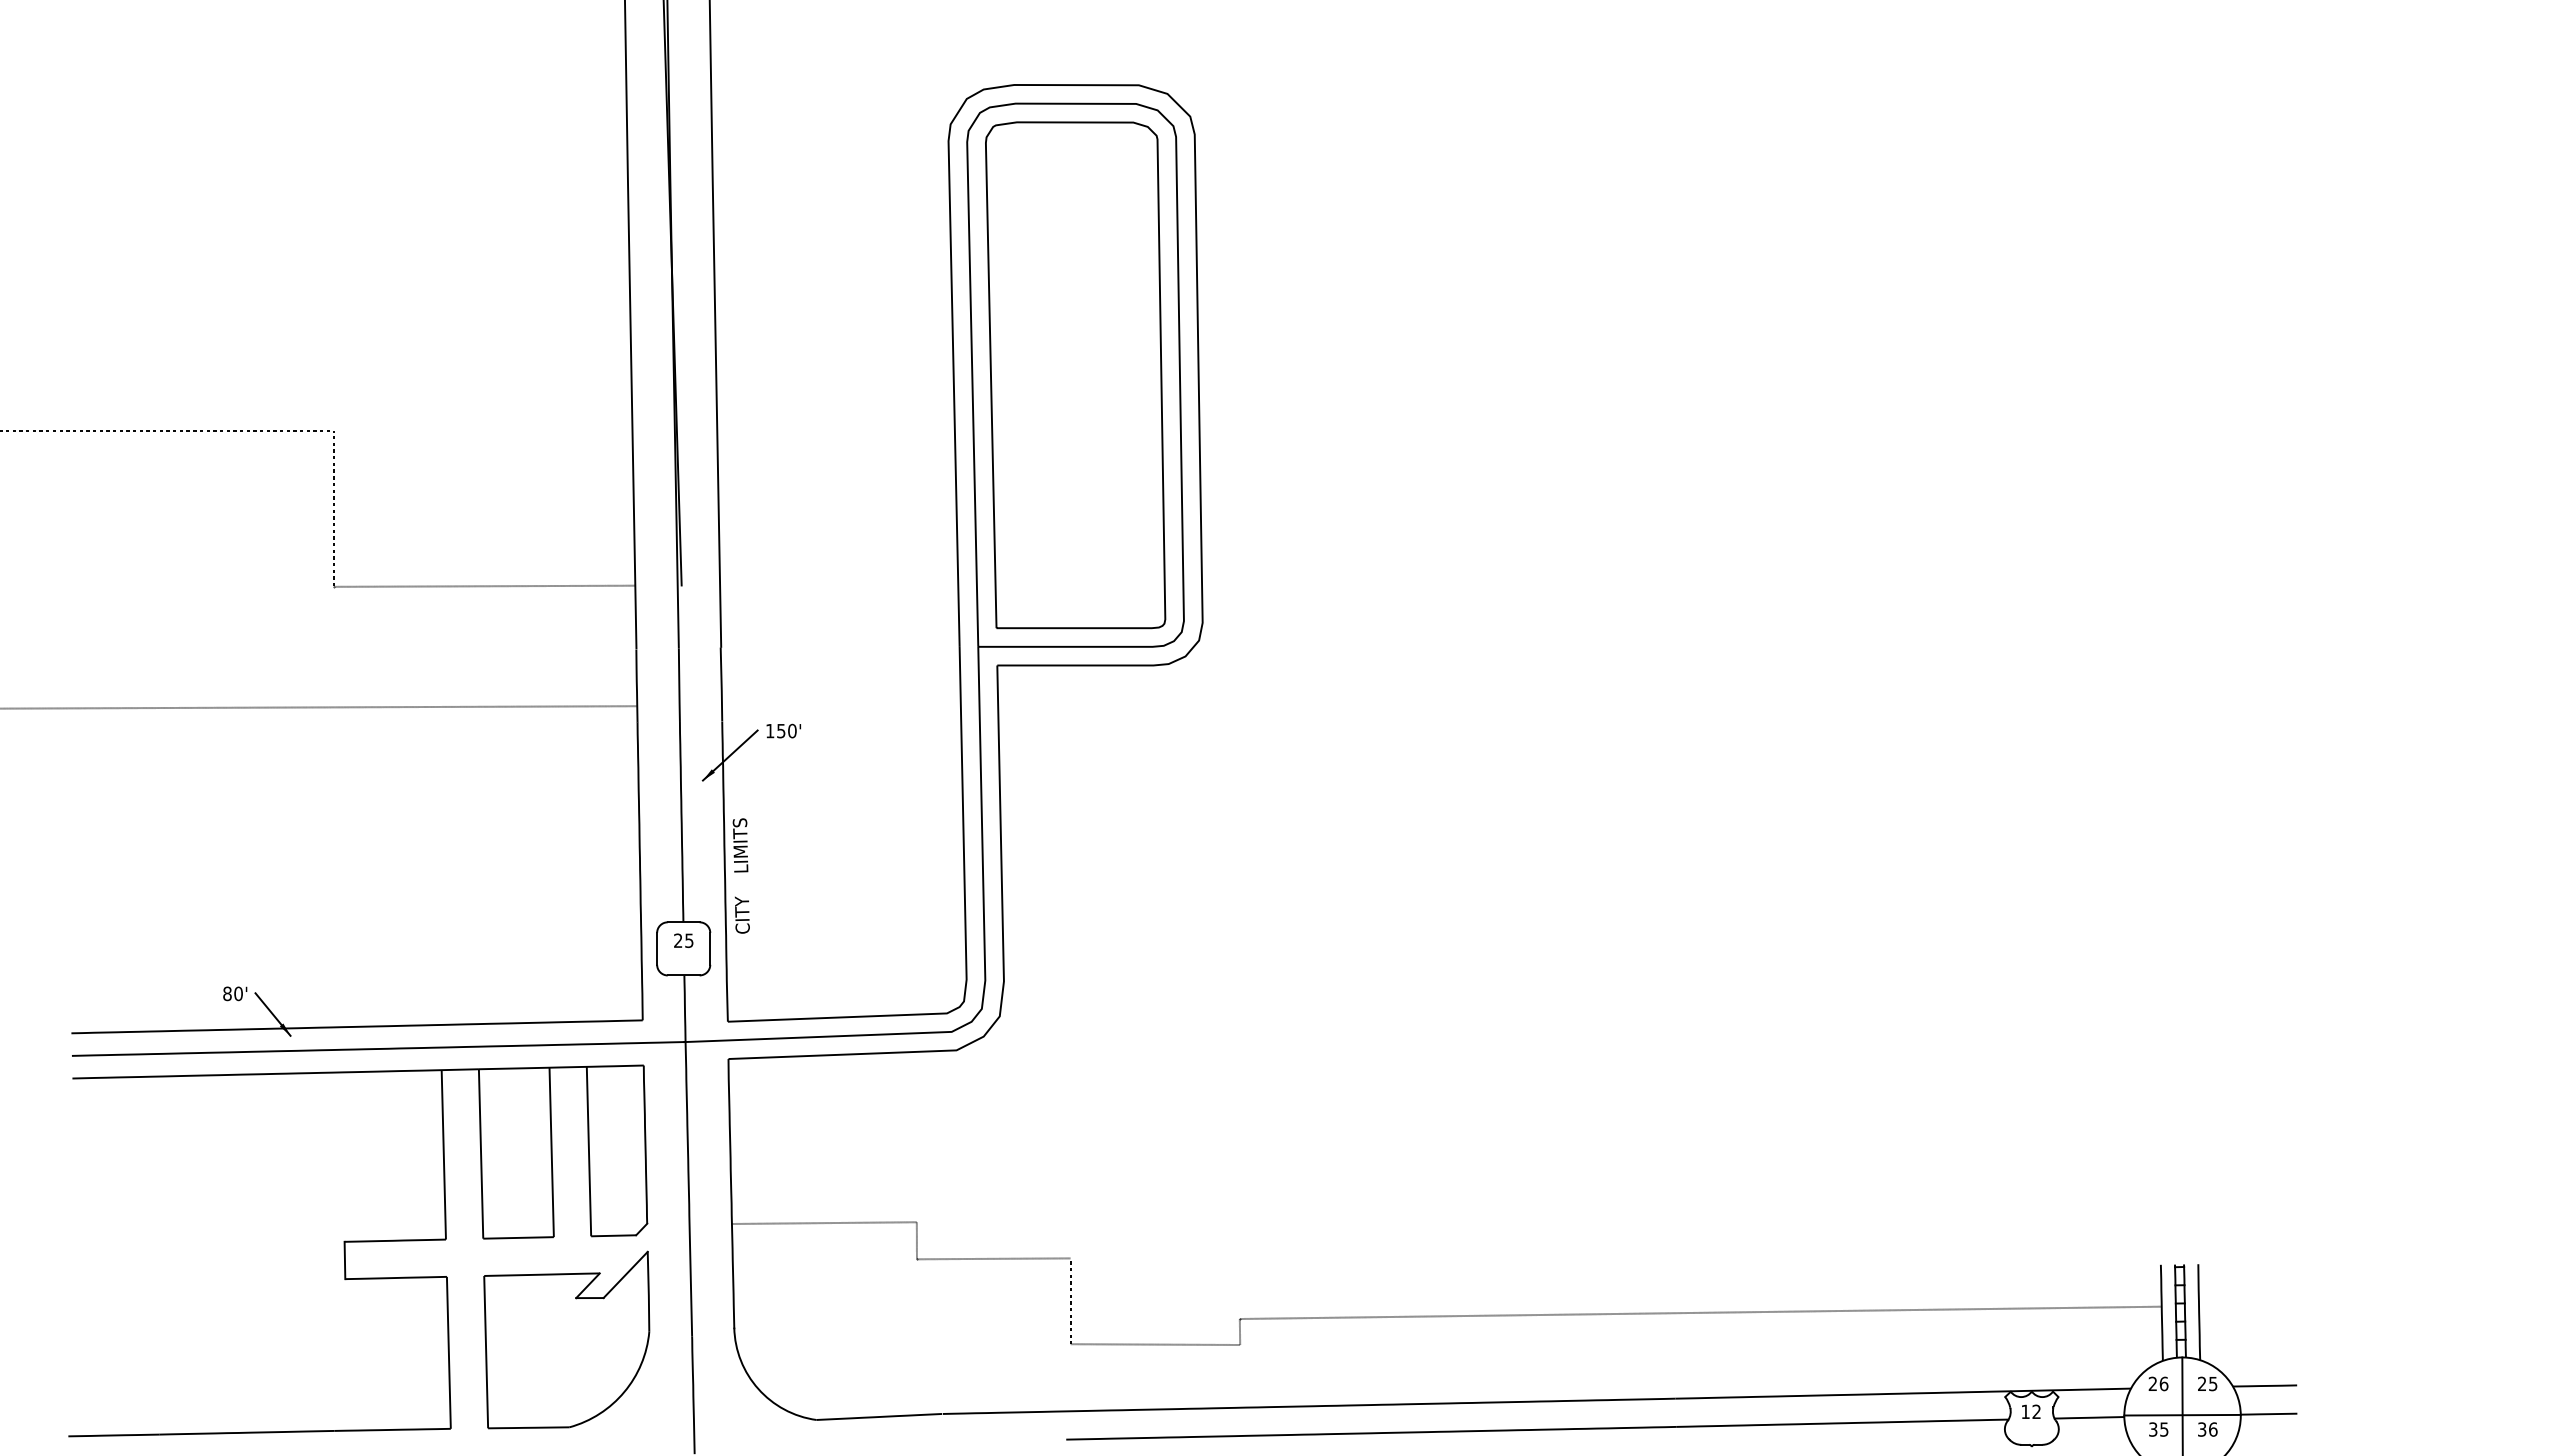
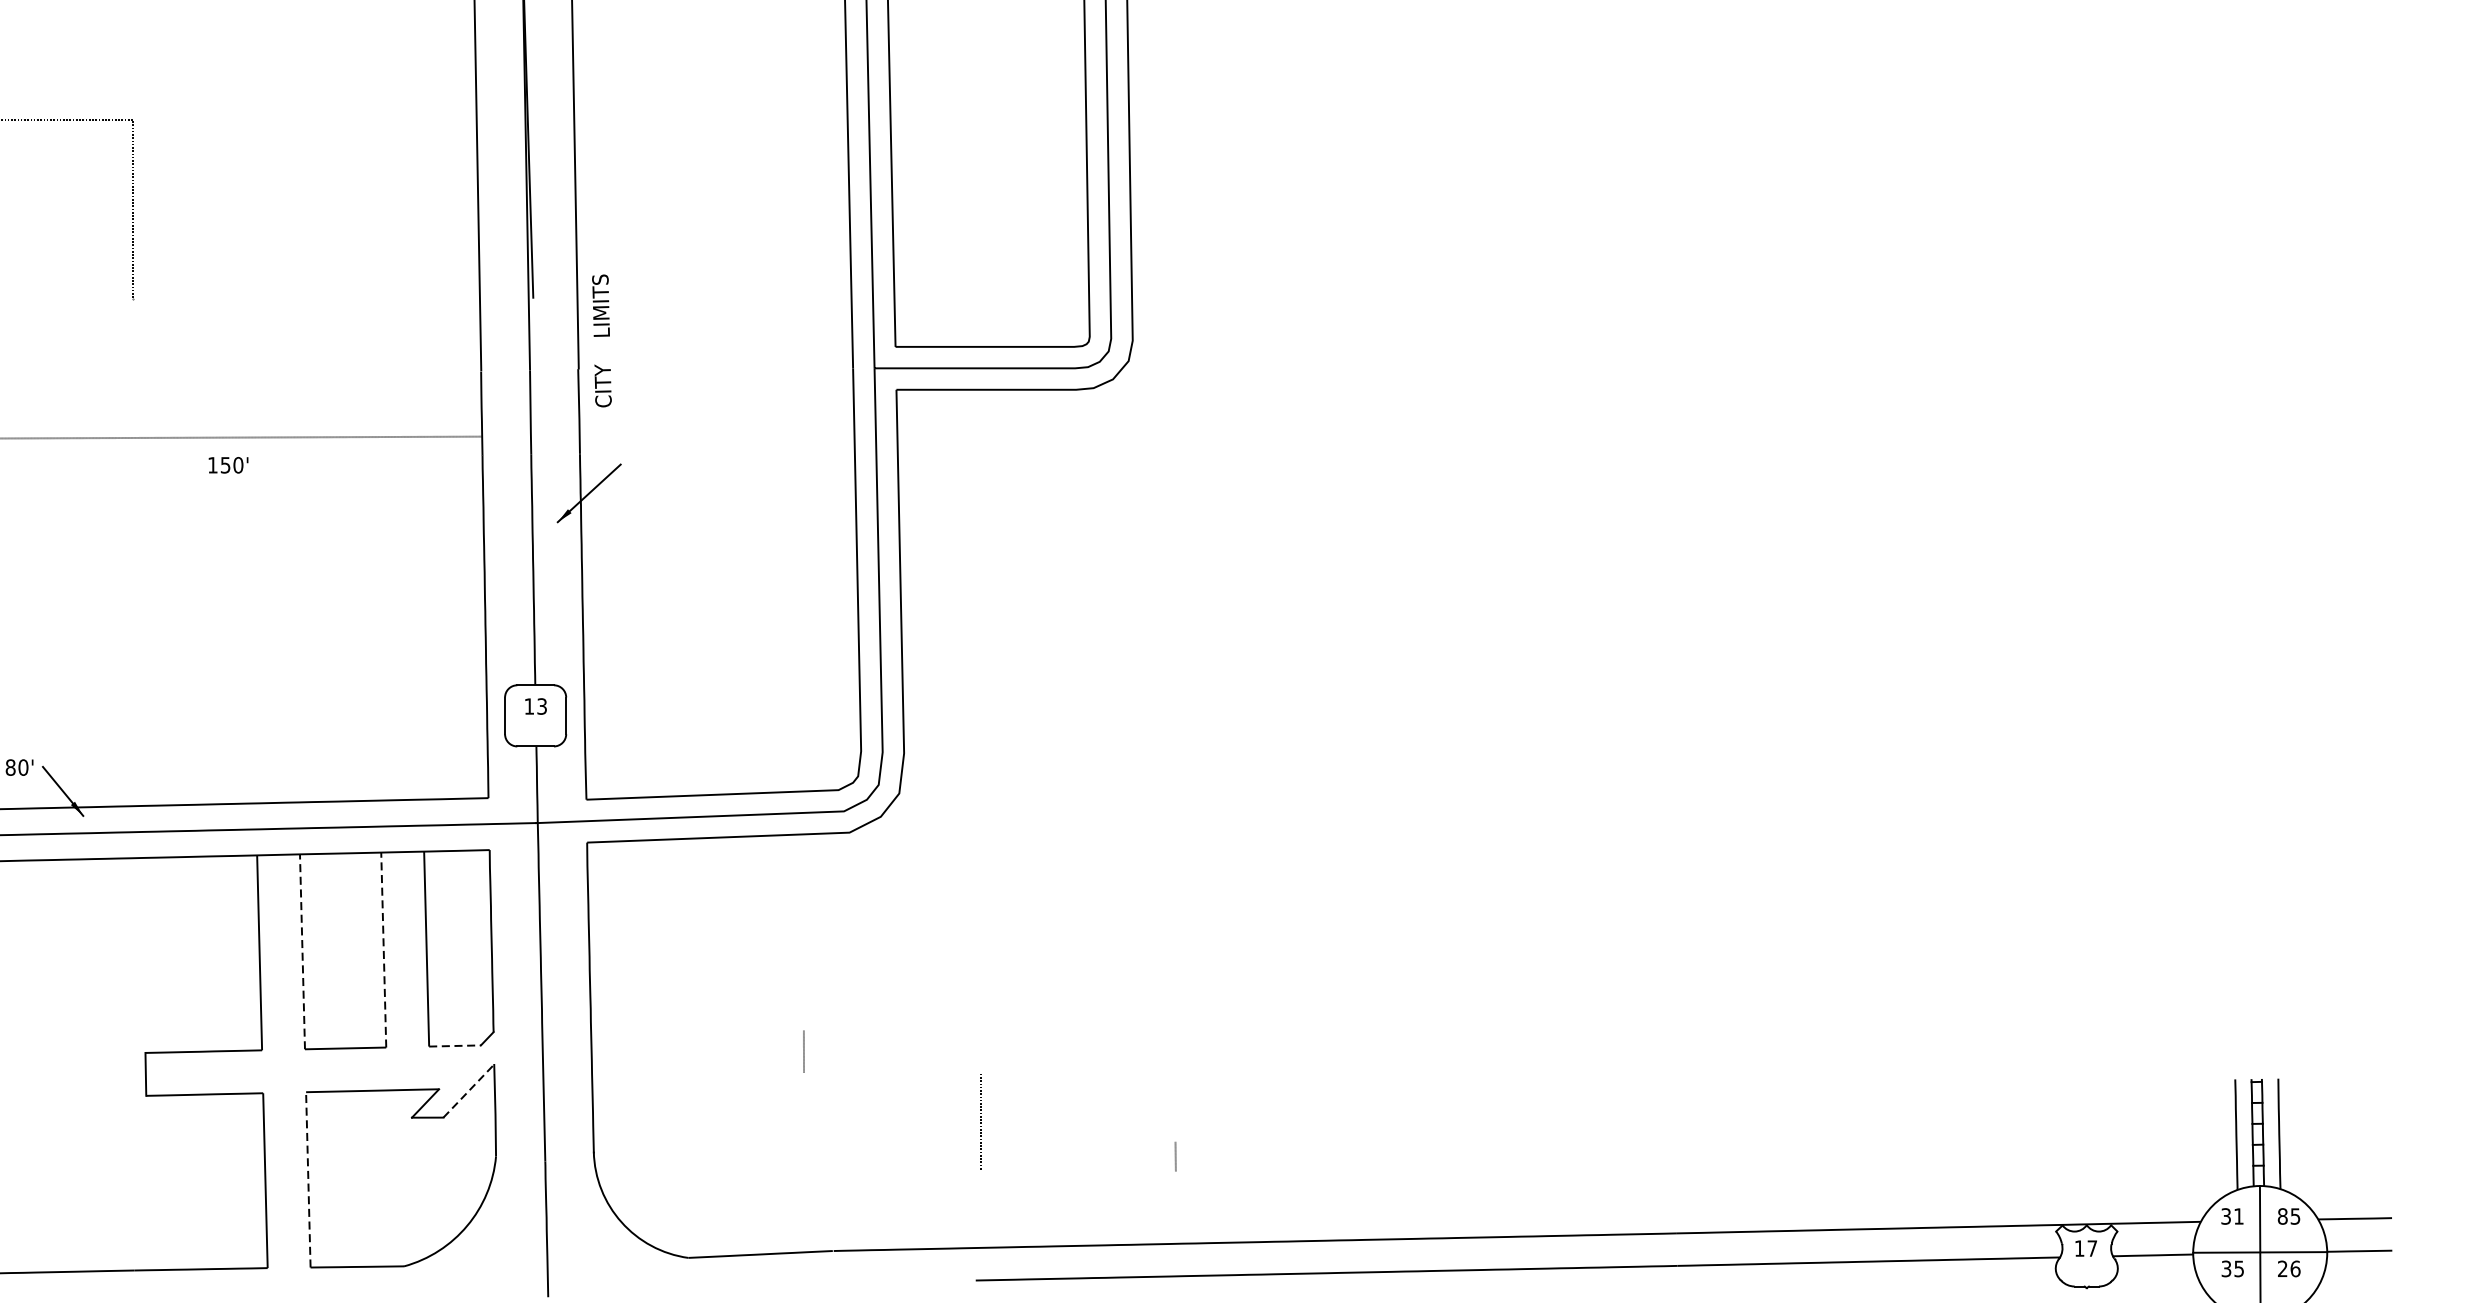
line: (484, 585) -> (306, 297), removed
text: (783, 730) -> (228, 464), moved
text: (740, 875) -> (600, 340), moved
text: (683, 940) -> (535, 706), 25 -> 13
line: (551, 1152) -> (383, 950), solid -> dashed
line: (481, 1153) -> (302, 951), solid -> dashed
line: (824, 1222) -> (697, 1030), removed
line: (613, 1235) -> (454, 1045), solid -> dashed
line: (993, 1258) -> (892, 1072), removed
line: (625, 1274) -> (468, 1090), solid -> dashed
line: (1700, 1312) -> (1705, 1134), removed
line: (1155, 1344) -> (1078, 1171), removed
line: (486, 1351) -> (308, 1179), solid -> dashed
text: (2158, 1383) -> (2232, 1215), 26 -> 31
text: (2201, 1383) -> (2282, 1215), 25 -> 85
text: (2036, 1411) -> (2092, 1248), 12 -> 17
text: (2202, 1429) -> (2283, 1268), 36 -> 26

